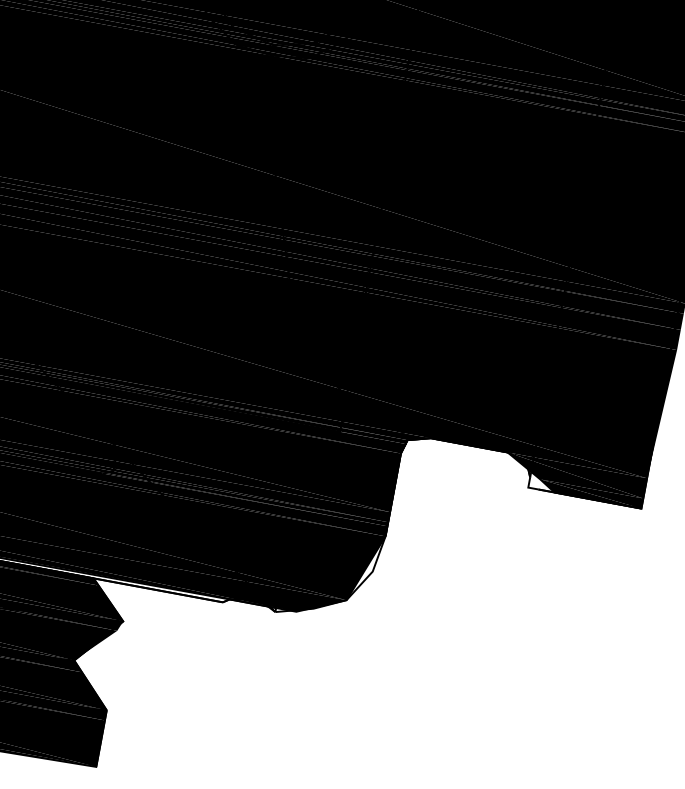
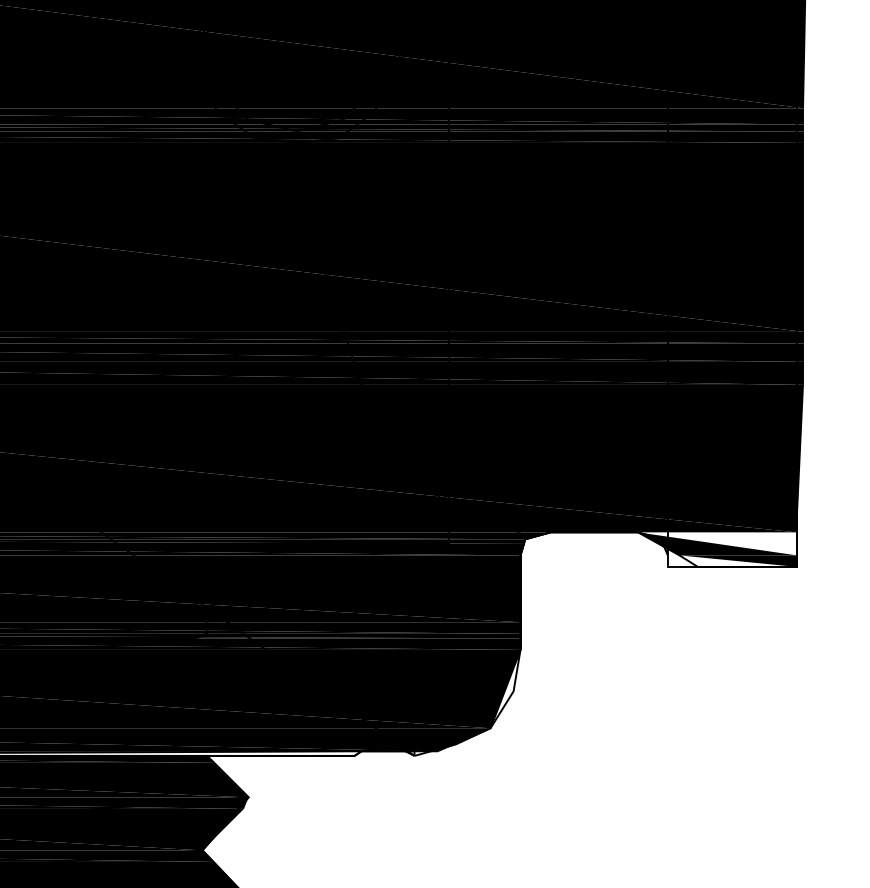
fill: (575, 475) -> (717, 543), removed
fill: (591, 493) -> (738, 560), removed

